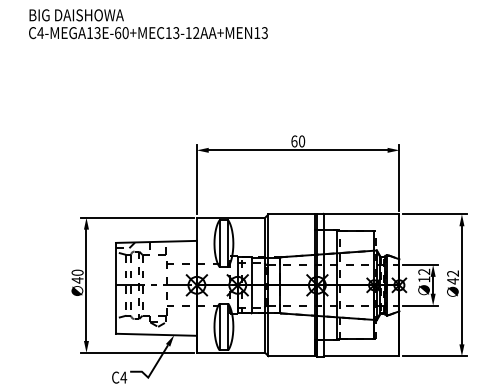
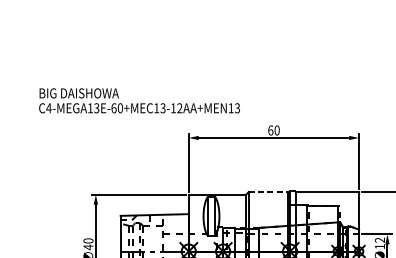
text: (148, 24) -> (139, 101), moved
line: (292, 214) -> (269, 191), solid -> dashed

